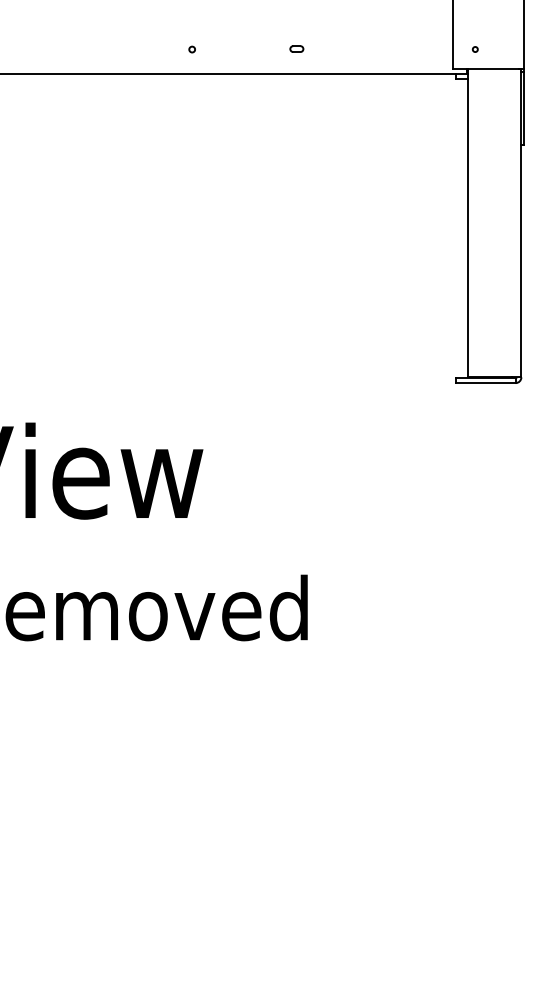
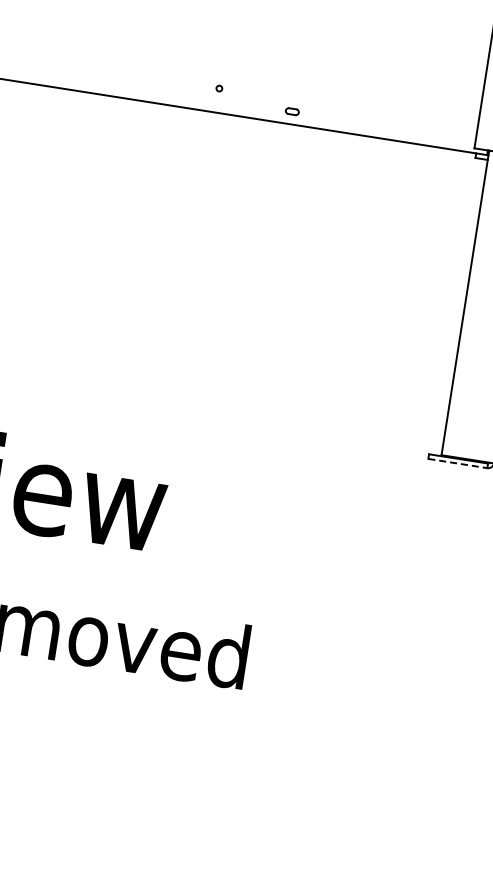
part: (296, 48) -> (292, 111), moved
line: (485, 383) -> (457, 463), solid -> dashed

